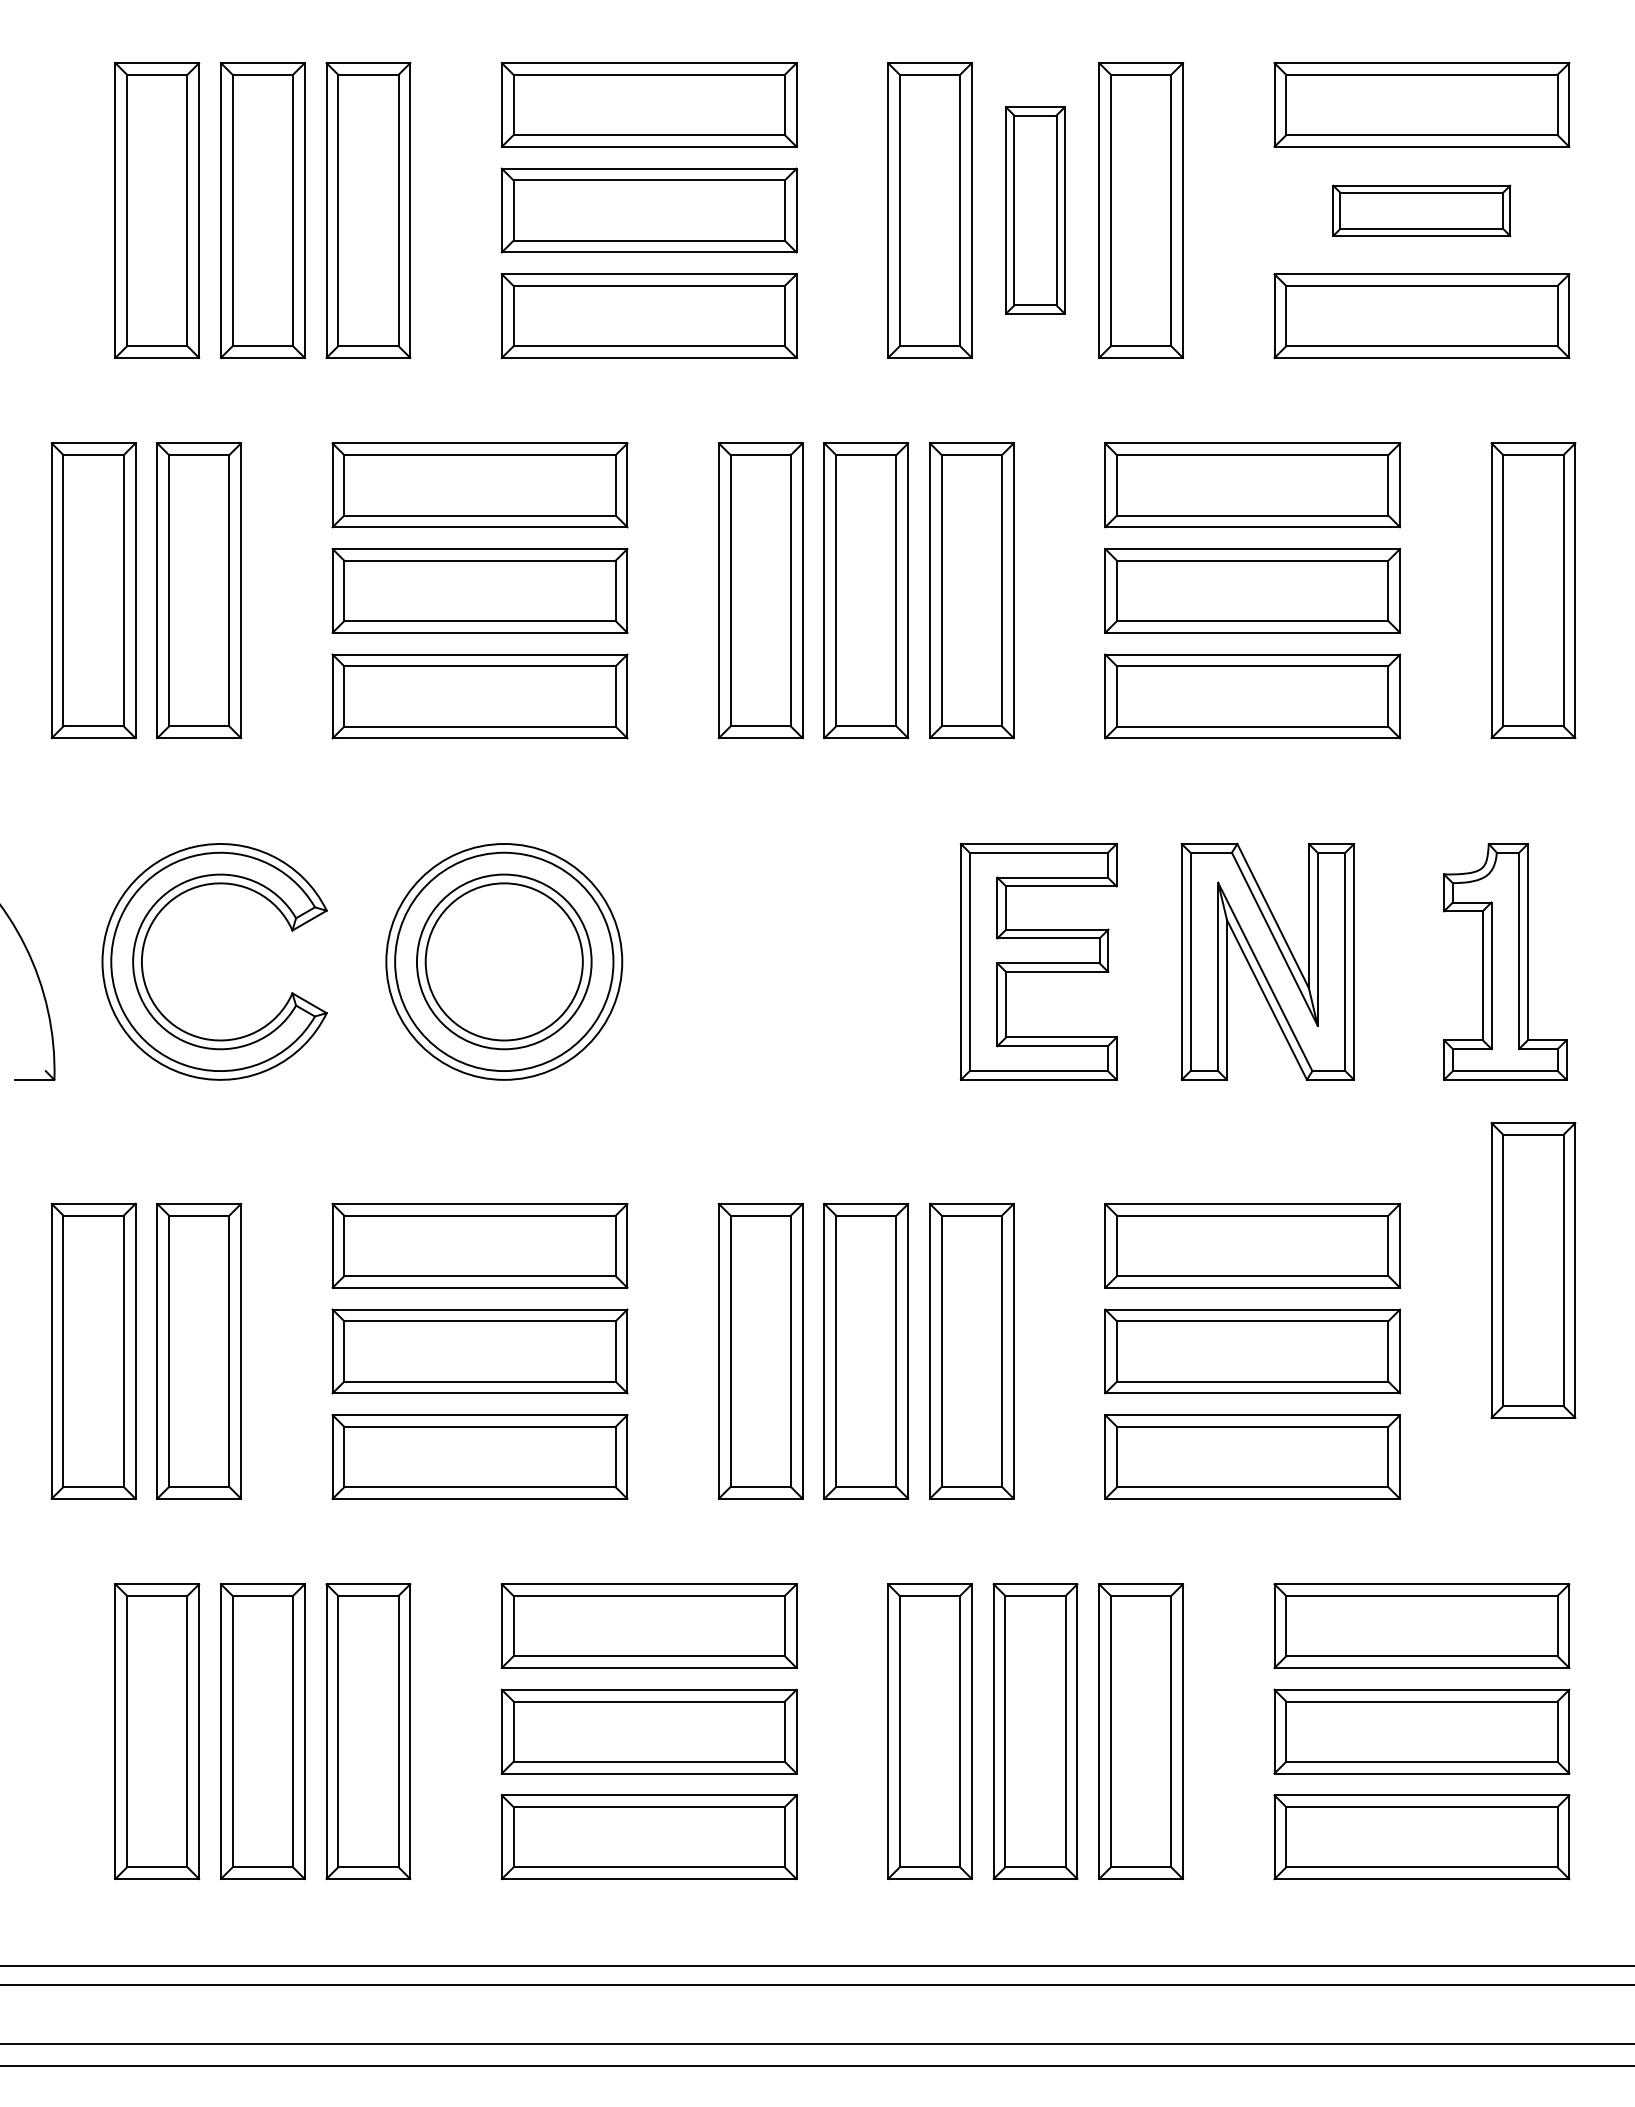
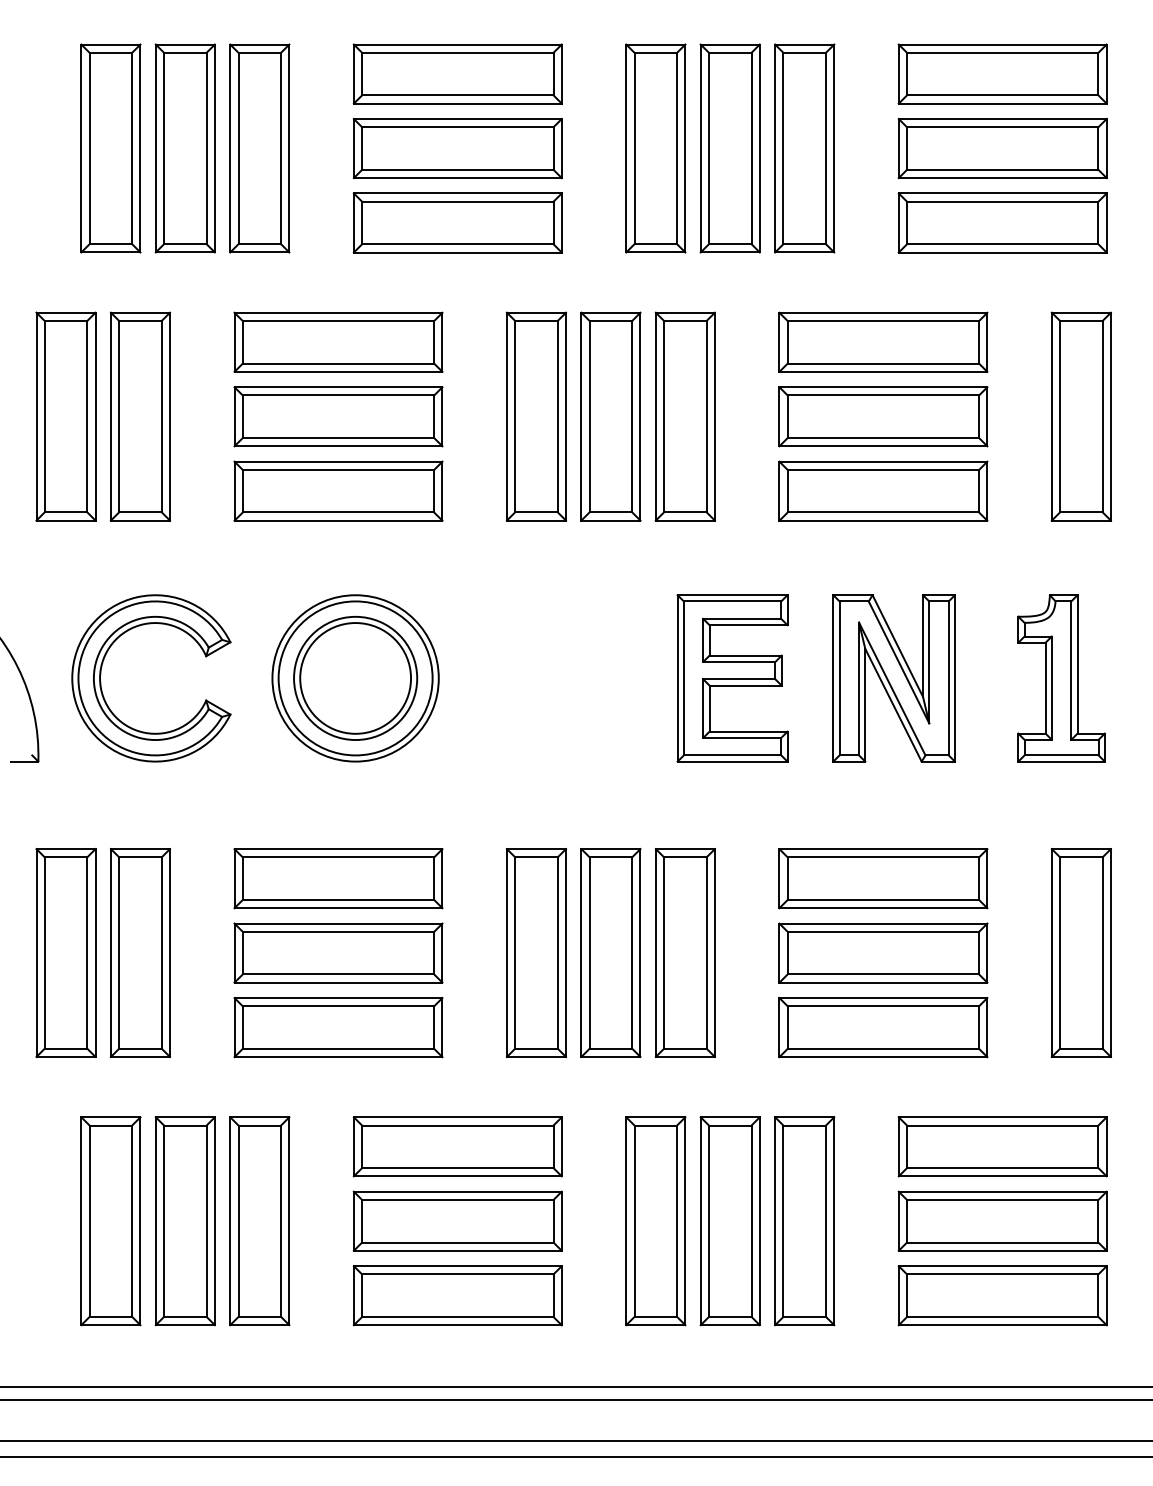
part: (1034, 210) -> (729, 148), size x1.43
part: (1421, 210) -> (1002, 148), size x1.67
part: (1532, 1269) -> (1080, 952), moved

